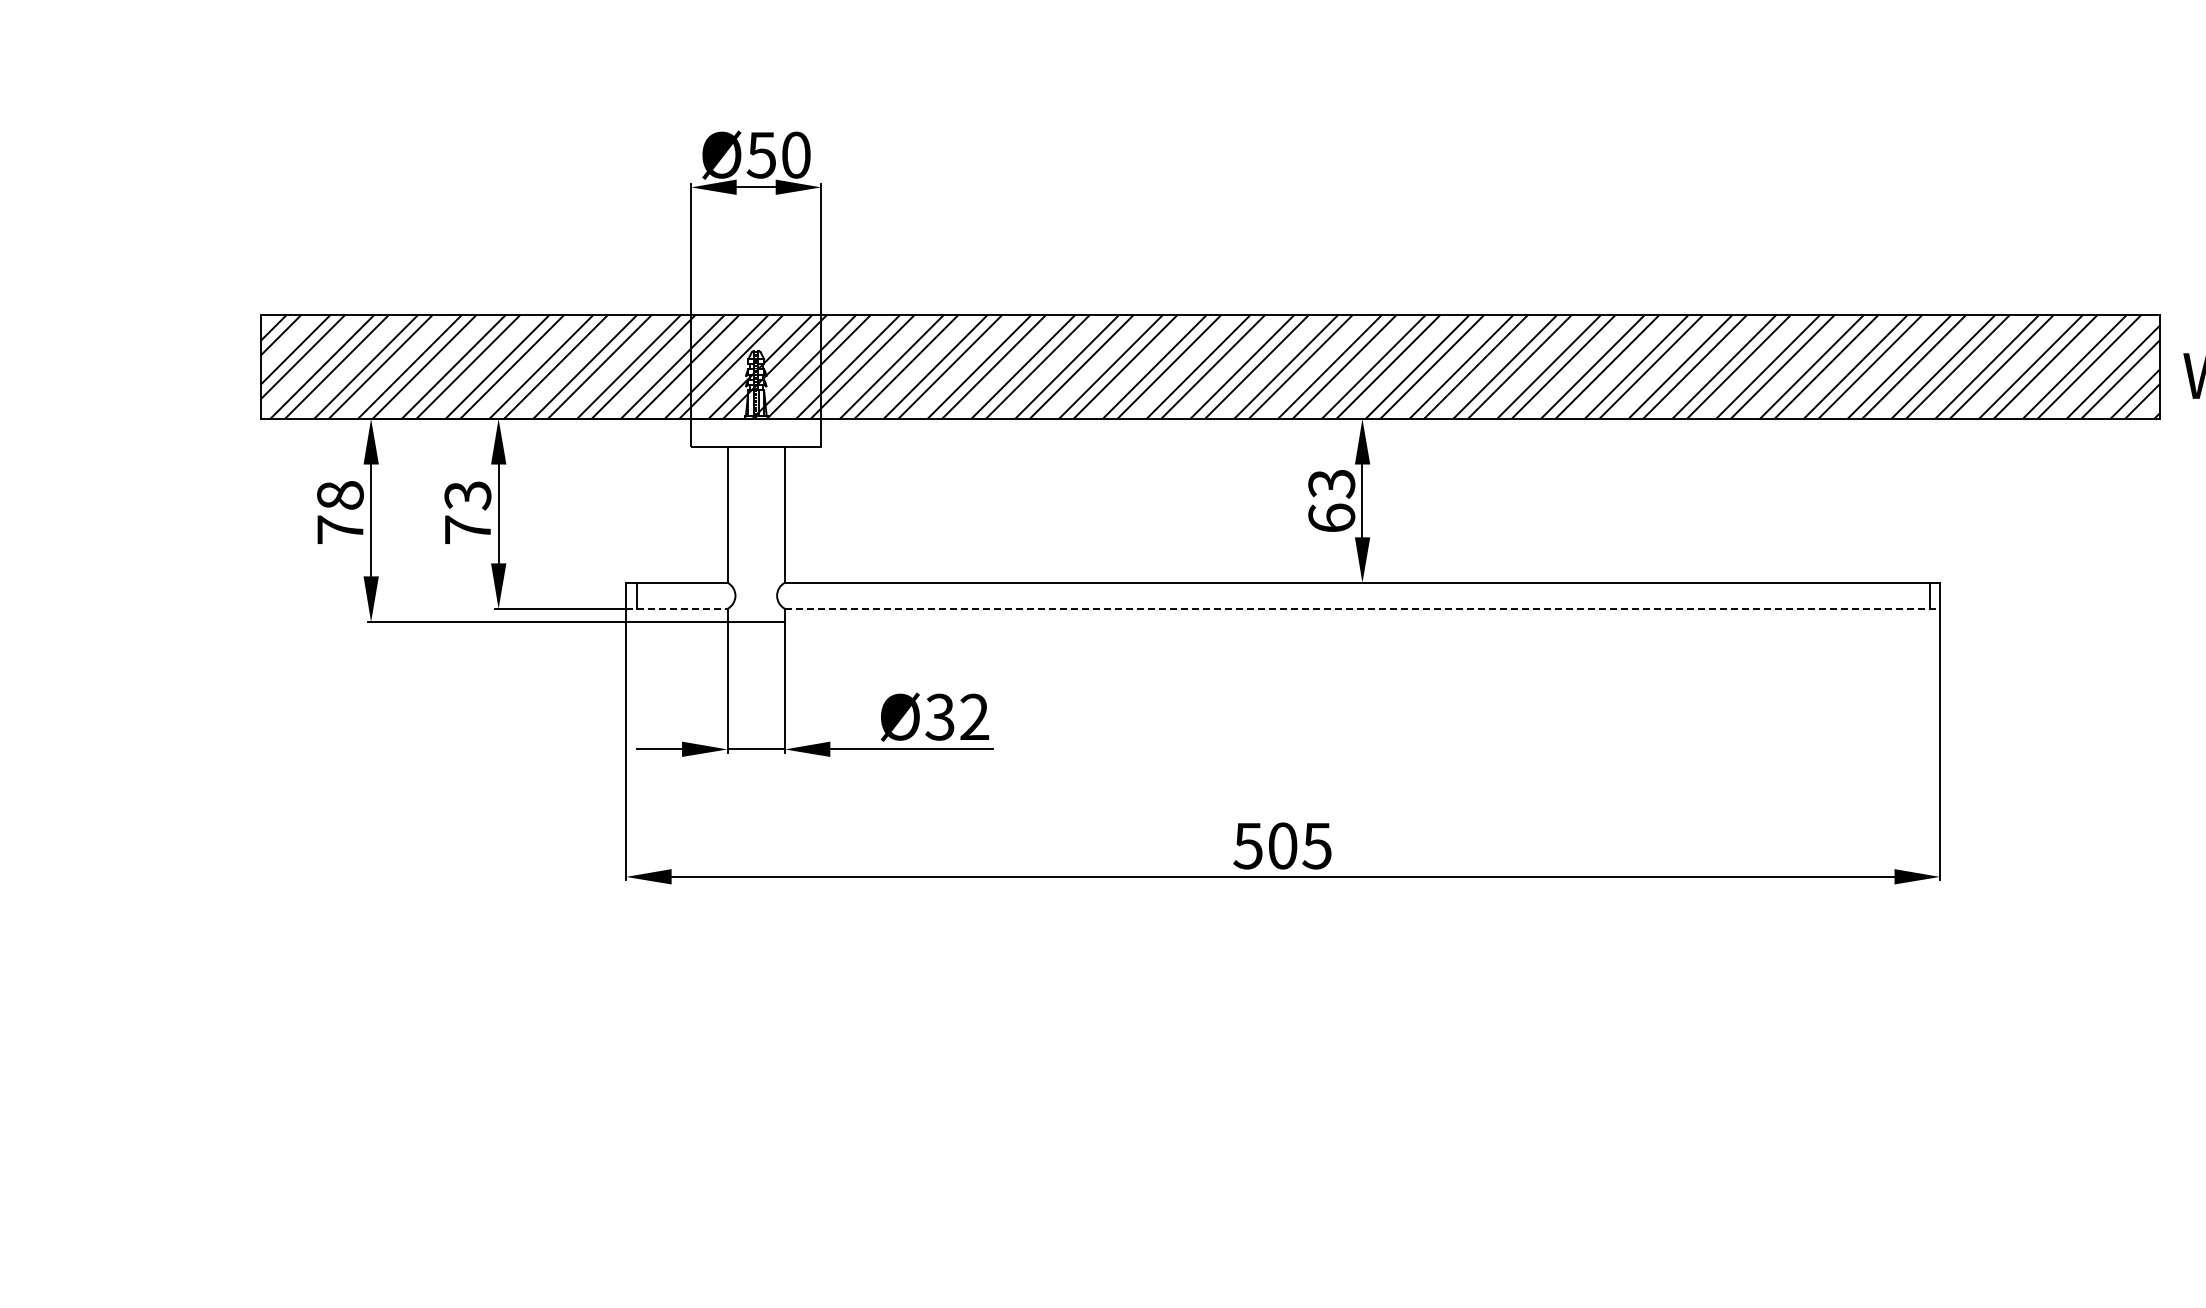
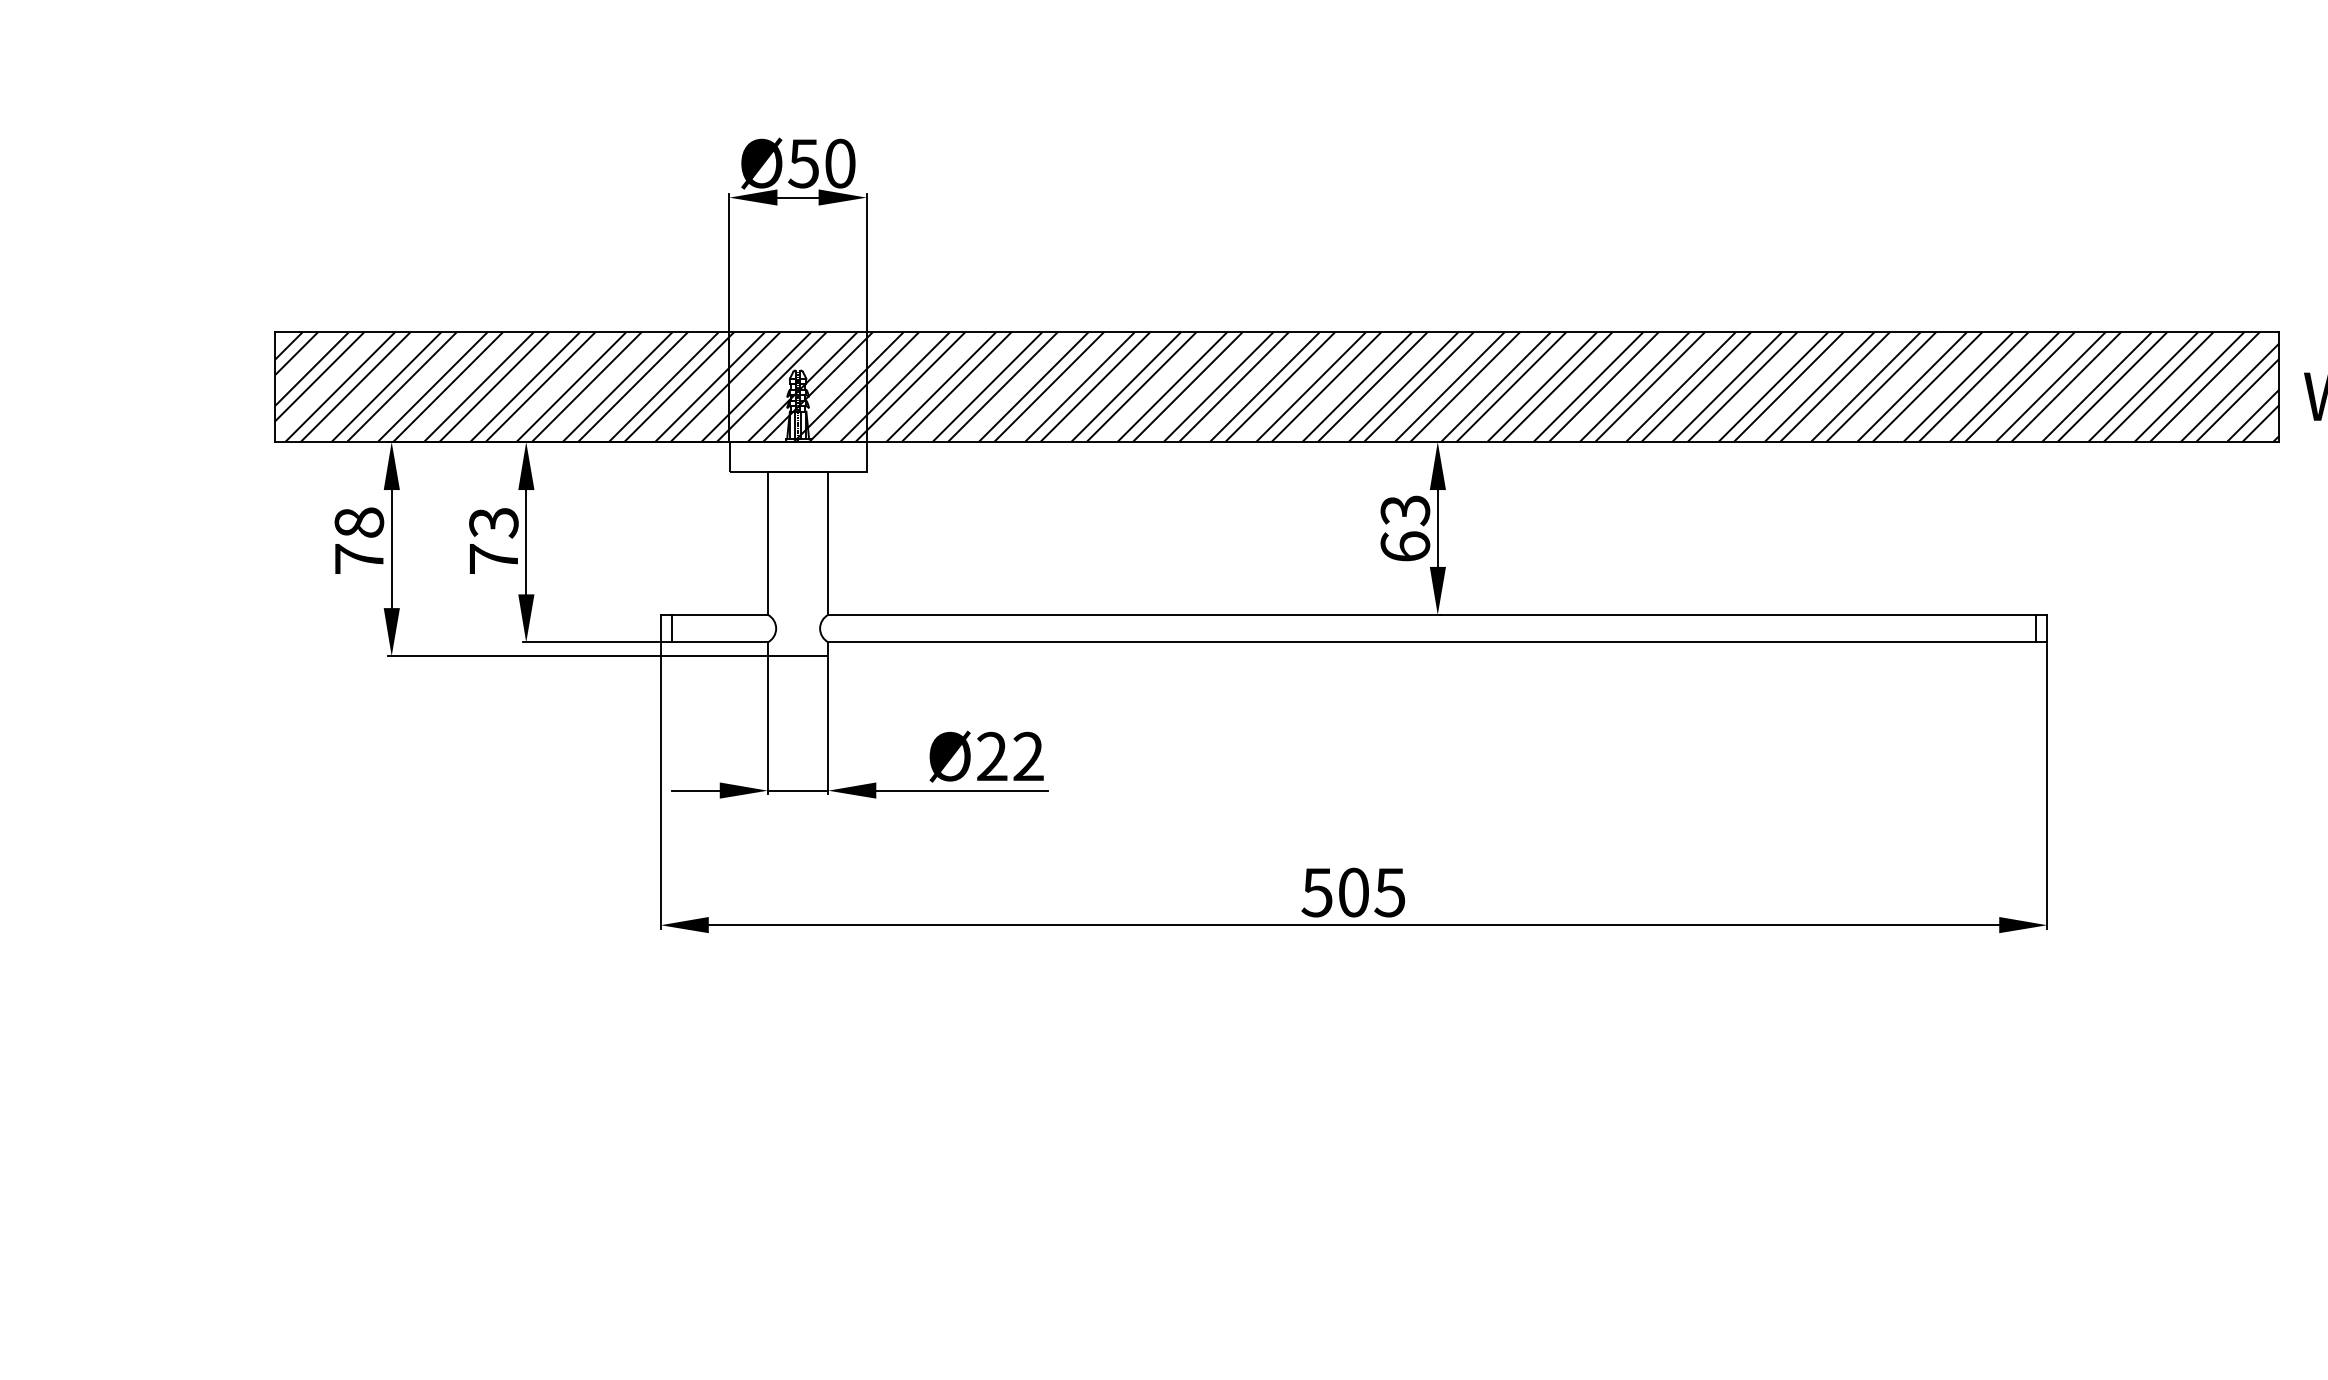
line: (676, 608) -> (713, 641), dashed -> solid
line: (1362, 608) -> (1437, 641), dashed -> solid
text: (939, 717) -> (991, 757), Ø32 -> Ø22

